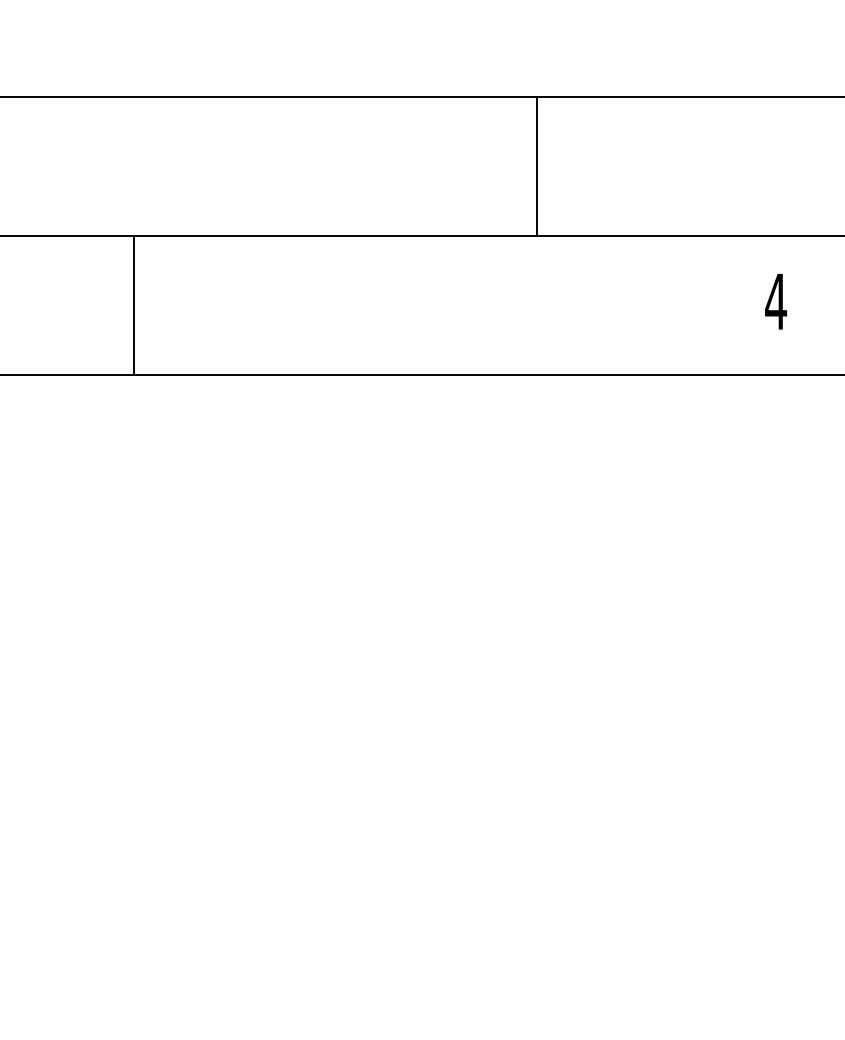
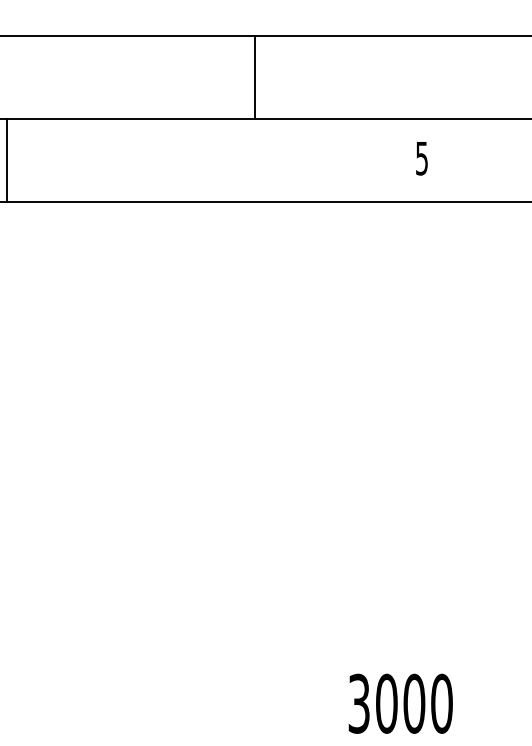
line: (536, 165) -> (255, 77), moved
text: (775, 301) -> (421, 158), 4 -> 5
line: (133, 305) -> (6, 160), moved

